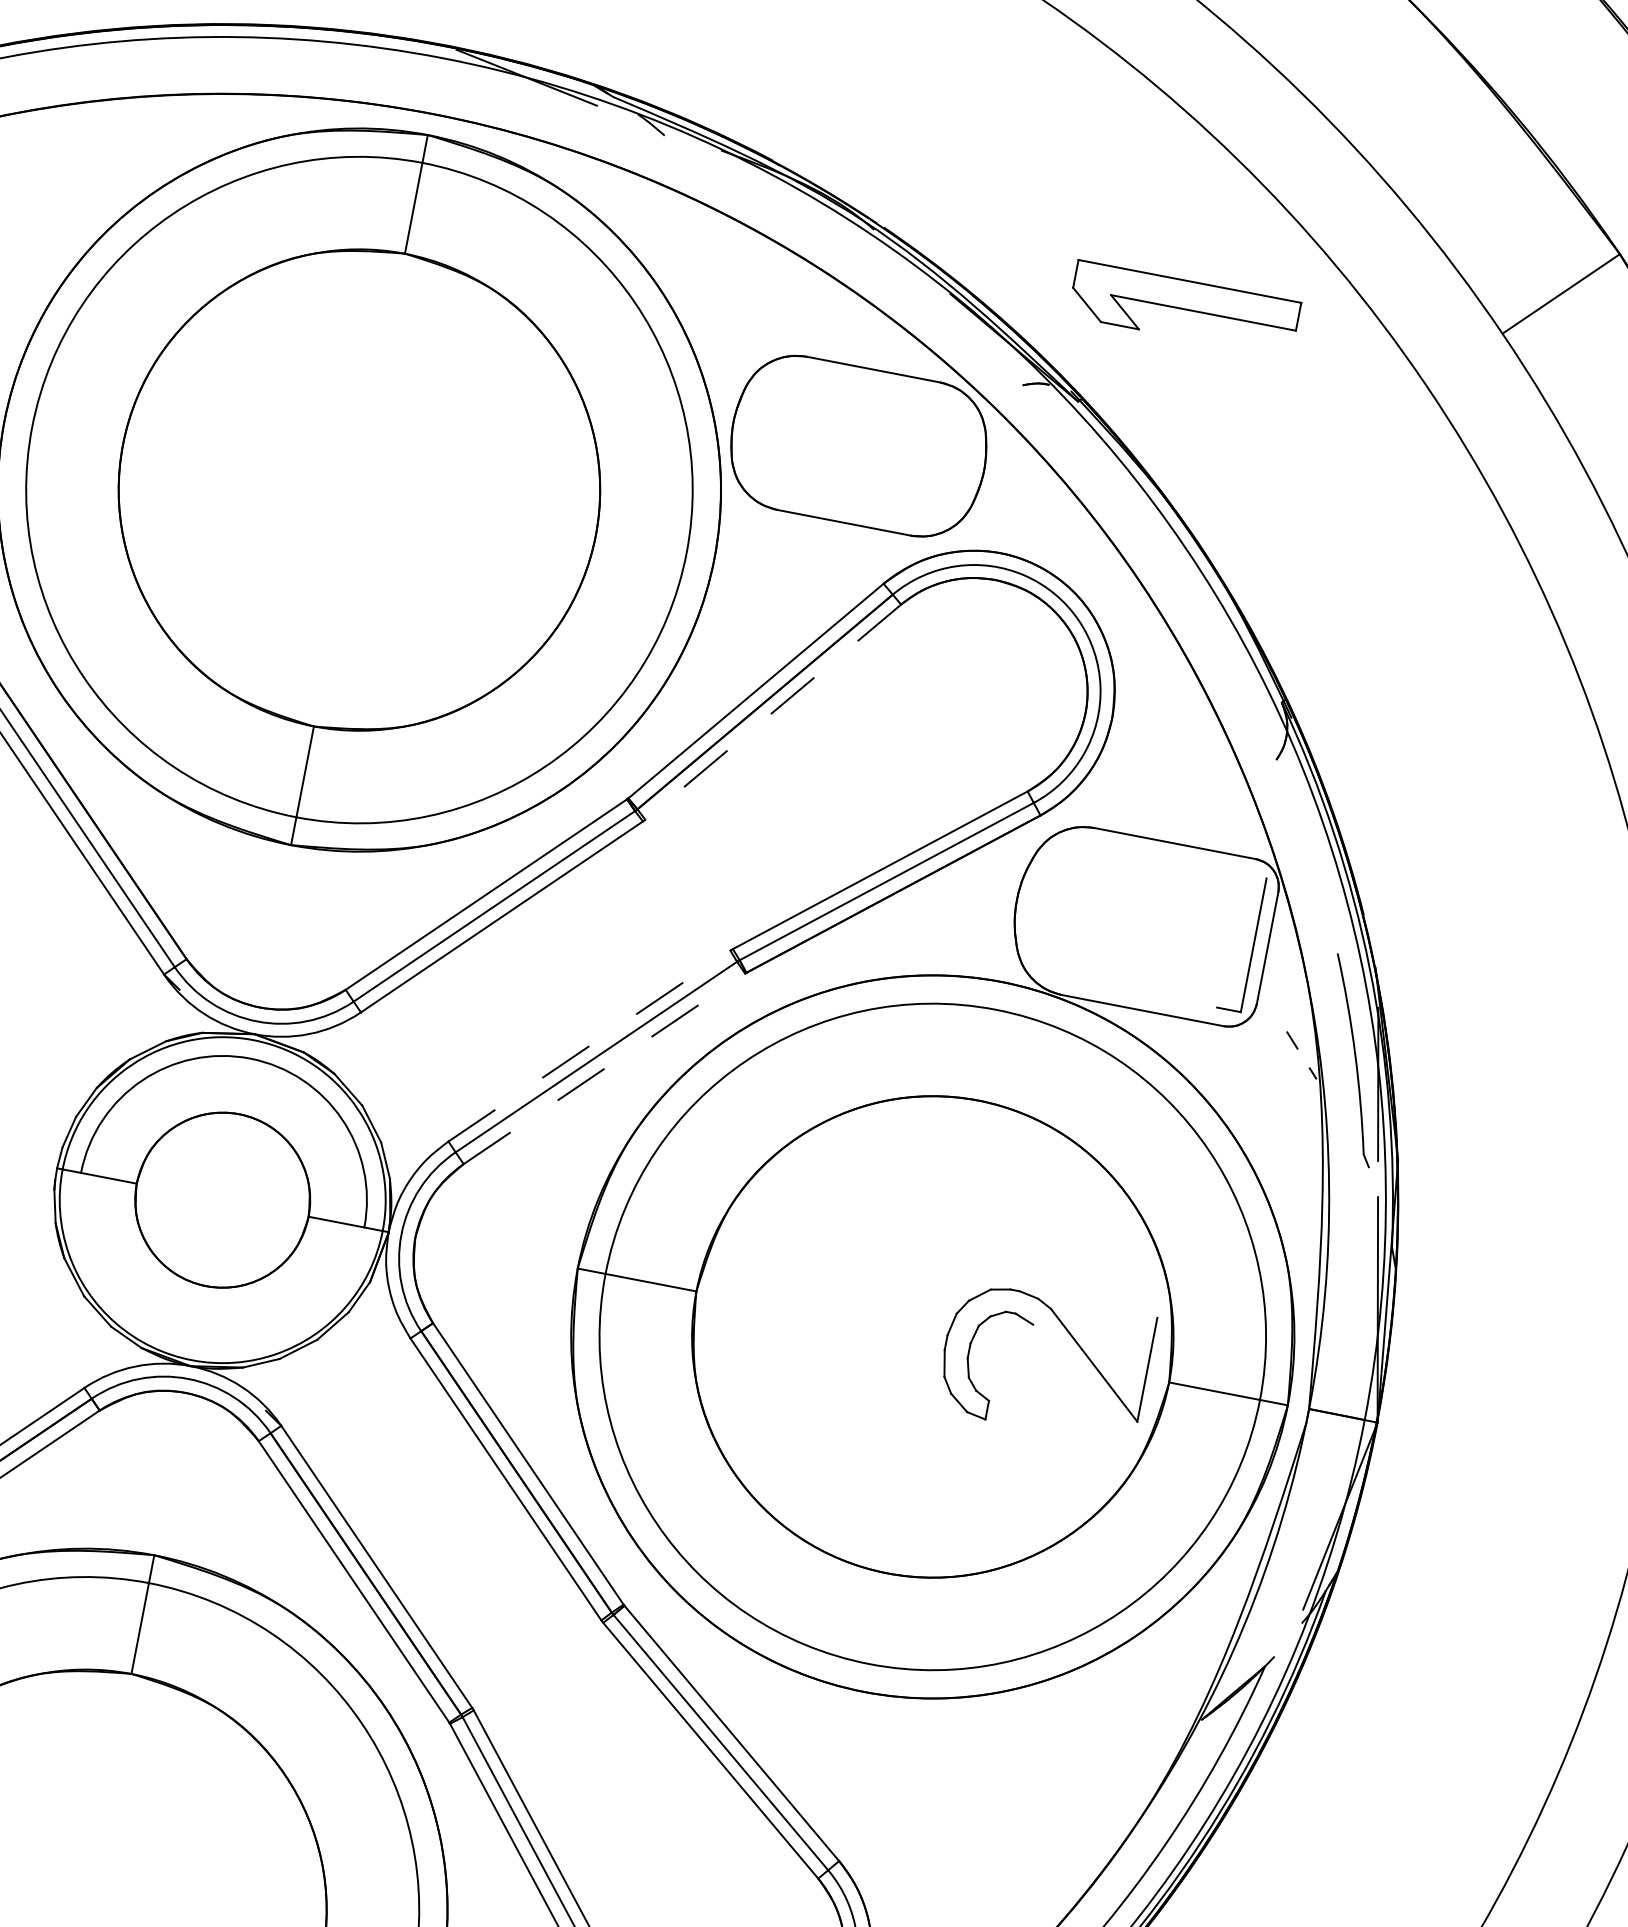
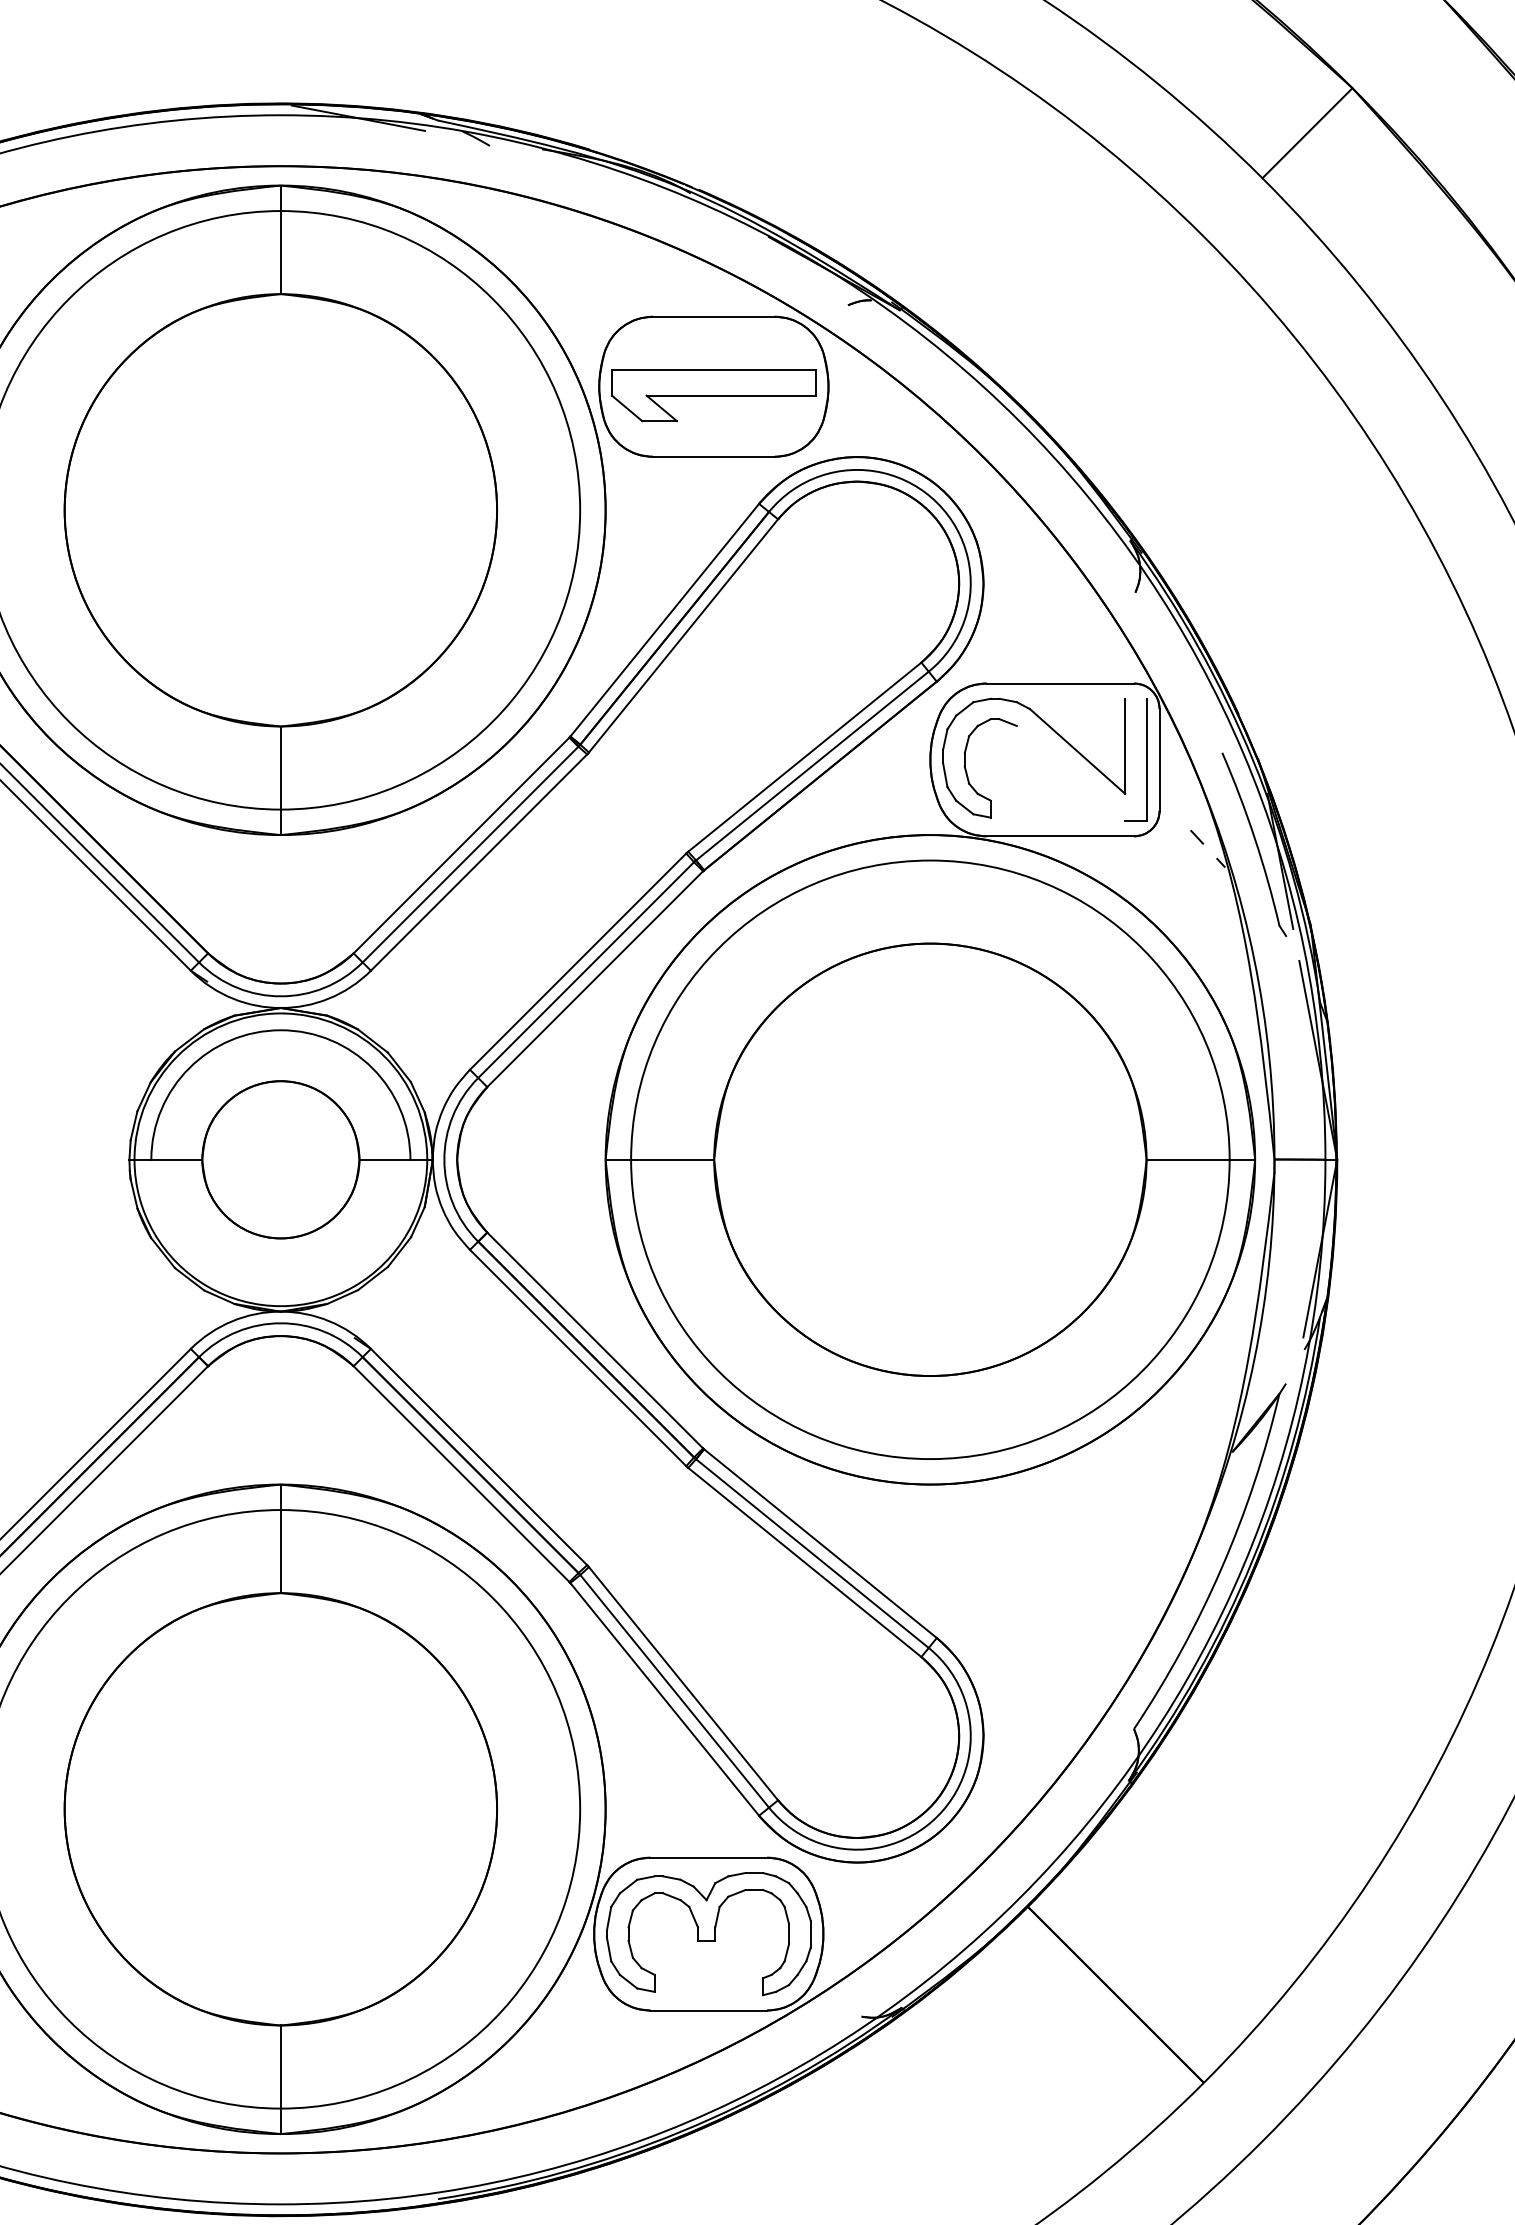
part: (1184, 308) -> (713, 395), moved
line: (773, 712) -> (683, 636), dashed -> solid
line: (589, 1046) -> (578, 961), dashed -> solid
line: (604, 1069) -> (595, 979), dashed -> solid
part: (1073, 1341) -> (1055, 733), moved

